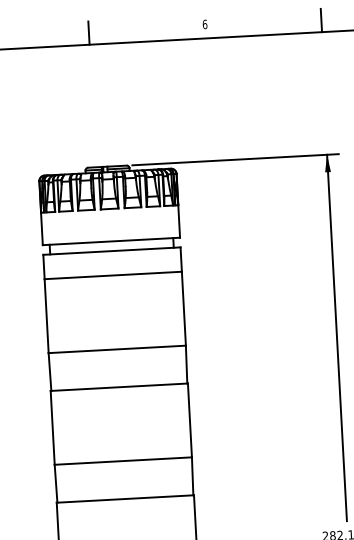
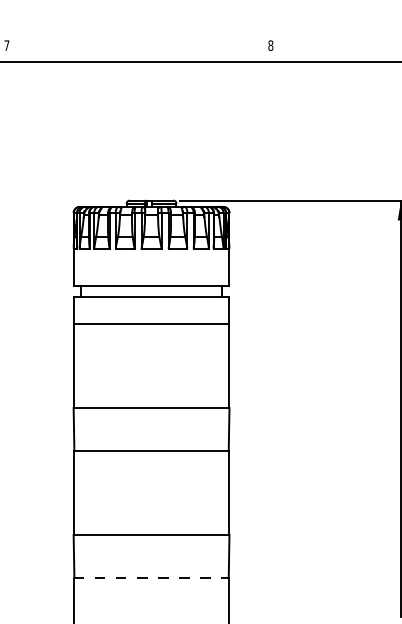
text: (204, 24) -> (270, 45), 6 -> 8
line: (88, 33) -> (138, 48), removed
line: (125, 498) -> (151, 577), solid -> dashed

